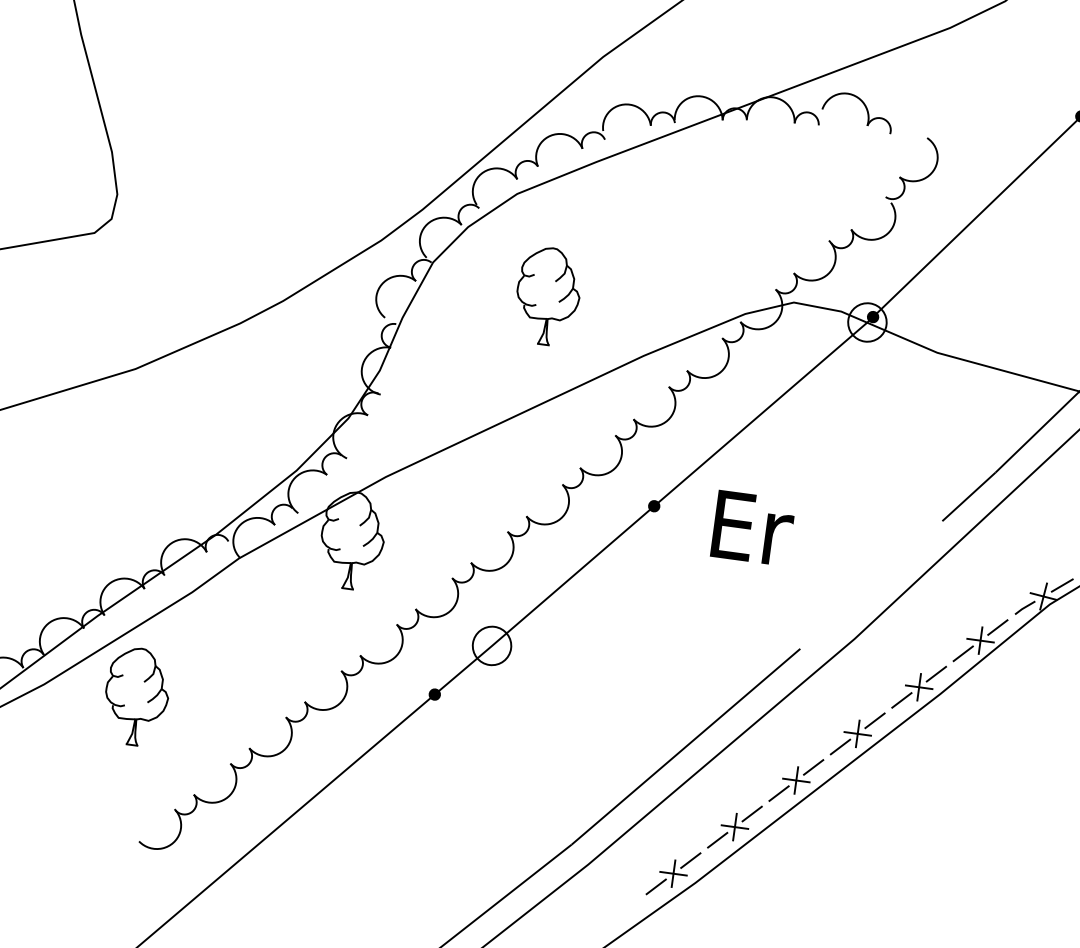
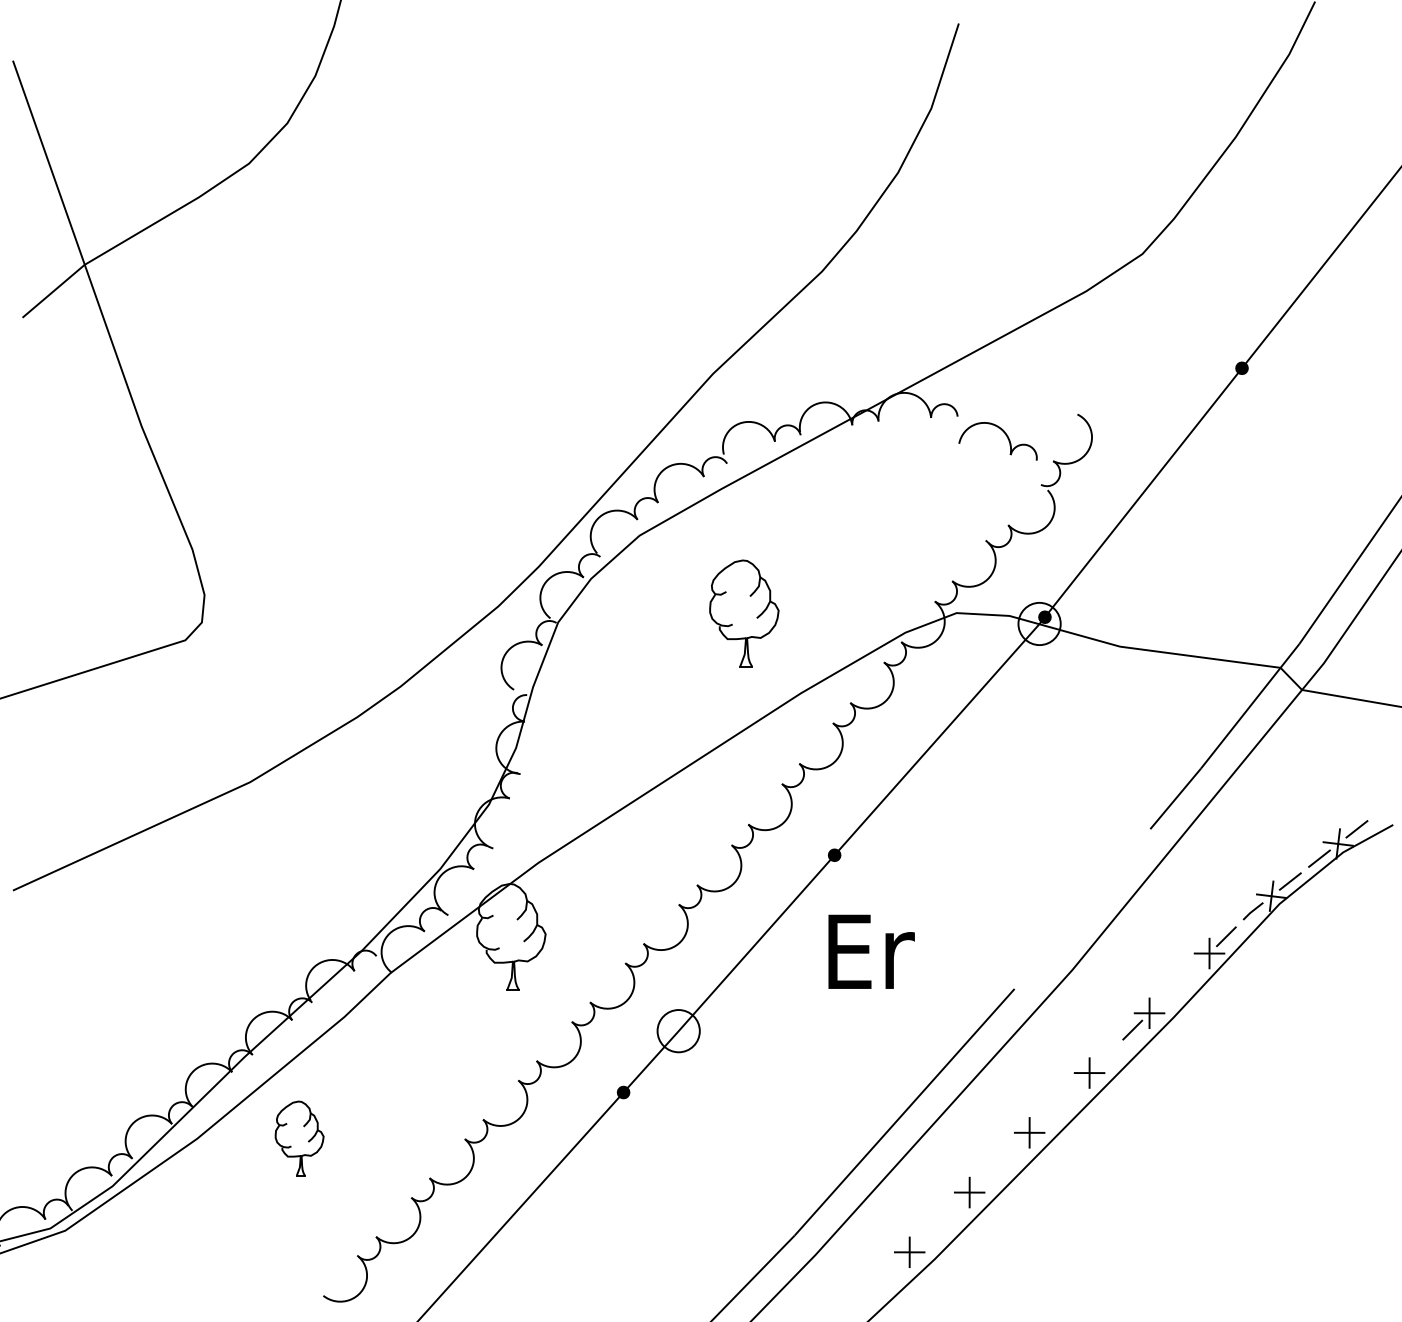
part: (865, 107) -> (1005, 435), moved
part: (548, 296) -> (744, 613), moved
text: (753, 528) -> (871, 951), moved
line: (963, 653) -> (1192, 970), removed
line: (936, 674) -> (1166, 996), removed
part: (136, 696) -> (299, 1138), size x0.7
line: (875, 720) -> (1106, 1055), removed
line: (840, 746) -> (1072, 1089), removed
line: (813, 766) -> (1046, 1115), removed
line: (778, 793) -> (1012, 1149), removed
line: (752, 813) -> (986, 1175), removed
line: (717, 840) -> (952, 1209), removed
line: (690, 860) -> (926, 1235), removed
line: (656, 886) -> (892, 1268), removed

